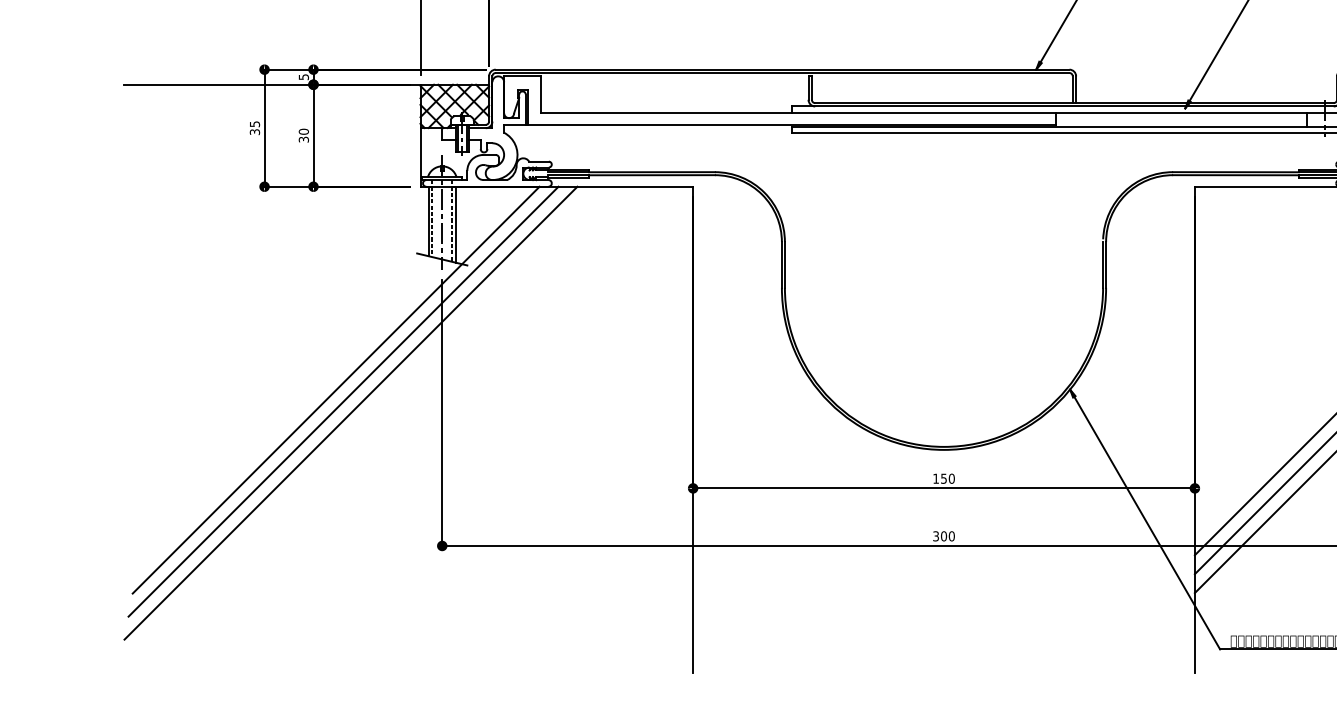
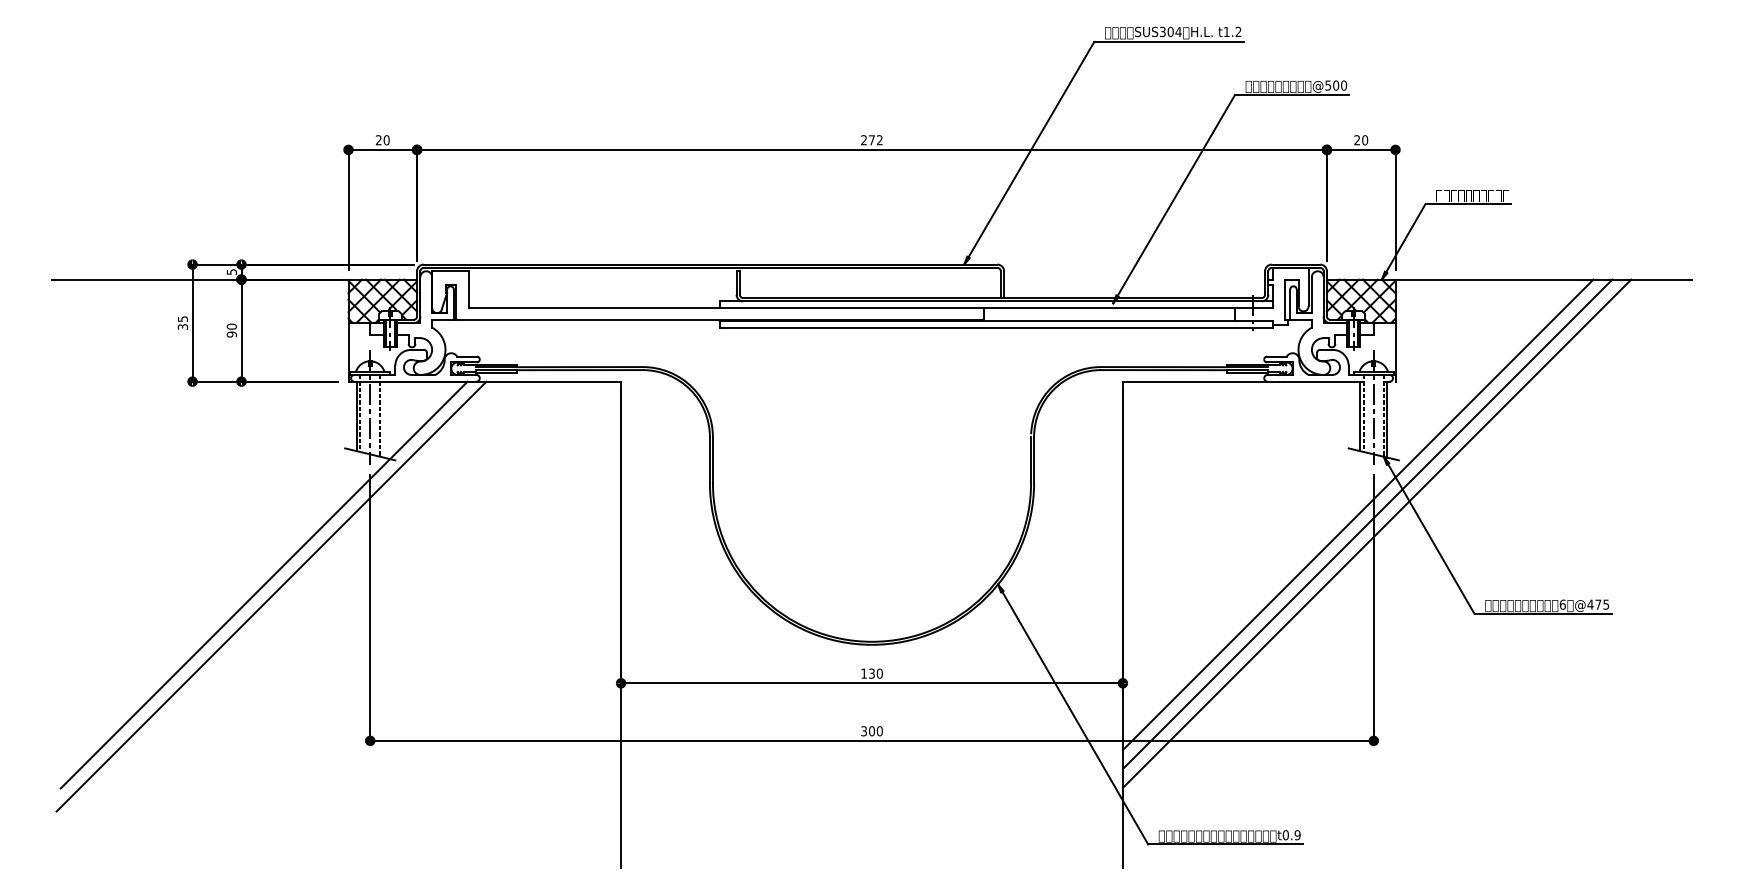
text: (303, 139) -> (231, 334), 30 -> 90
line: (455, 224) -> (383, 419), removed
line: (350, 412) -> (278, 607), removed
text: (943, 477) -> (871, 672), 150 -> 130

